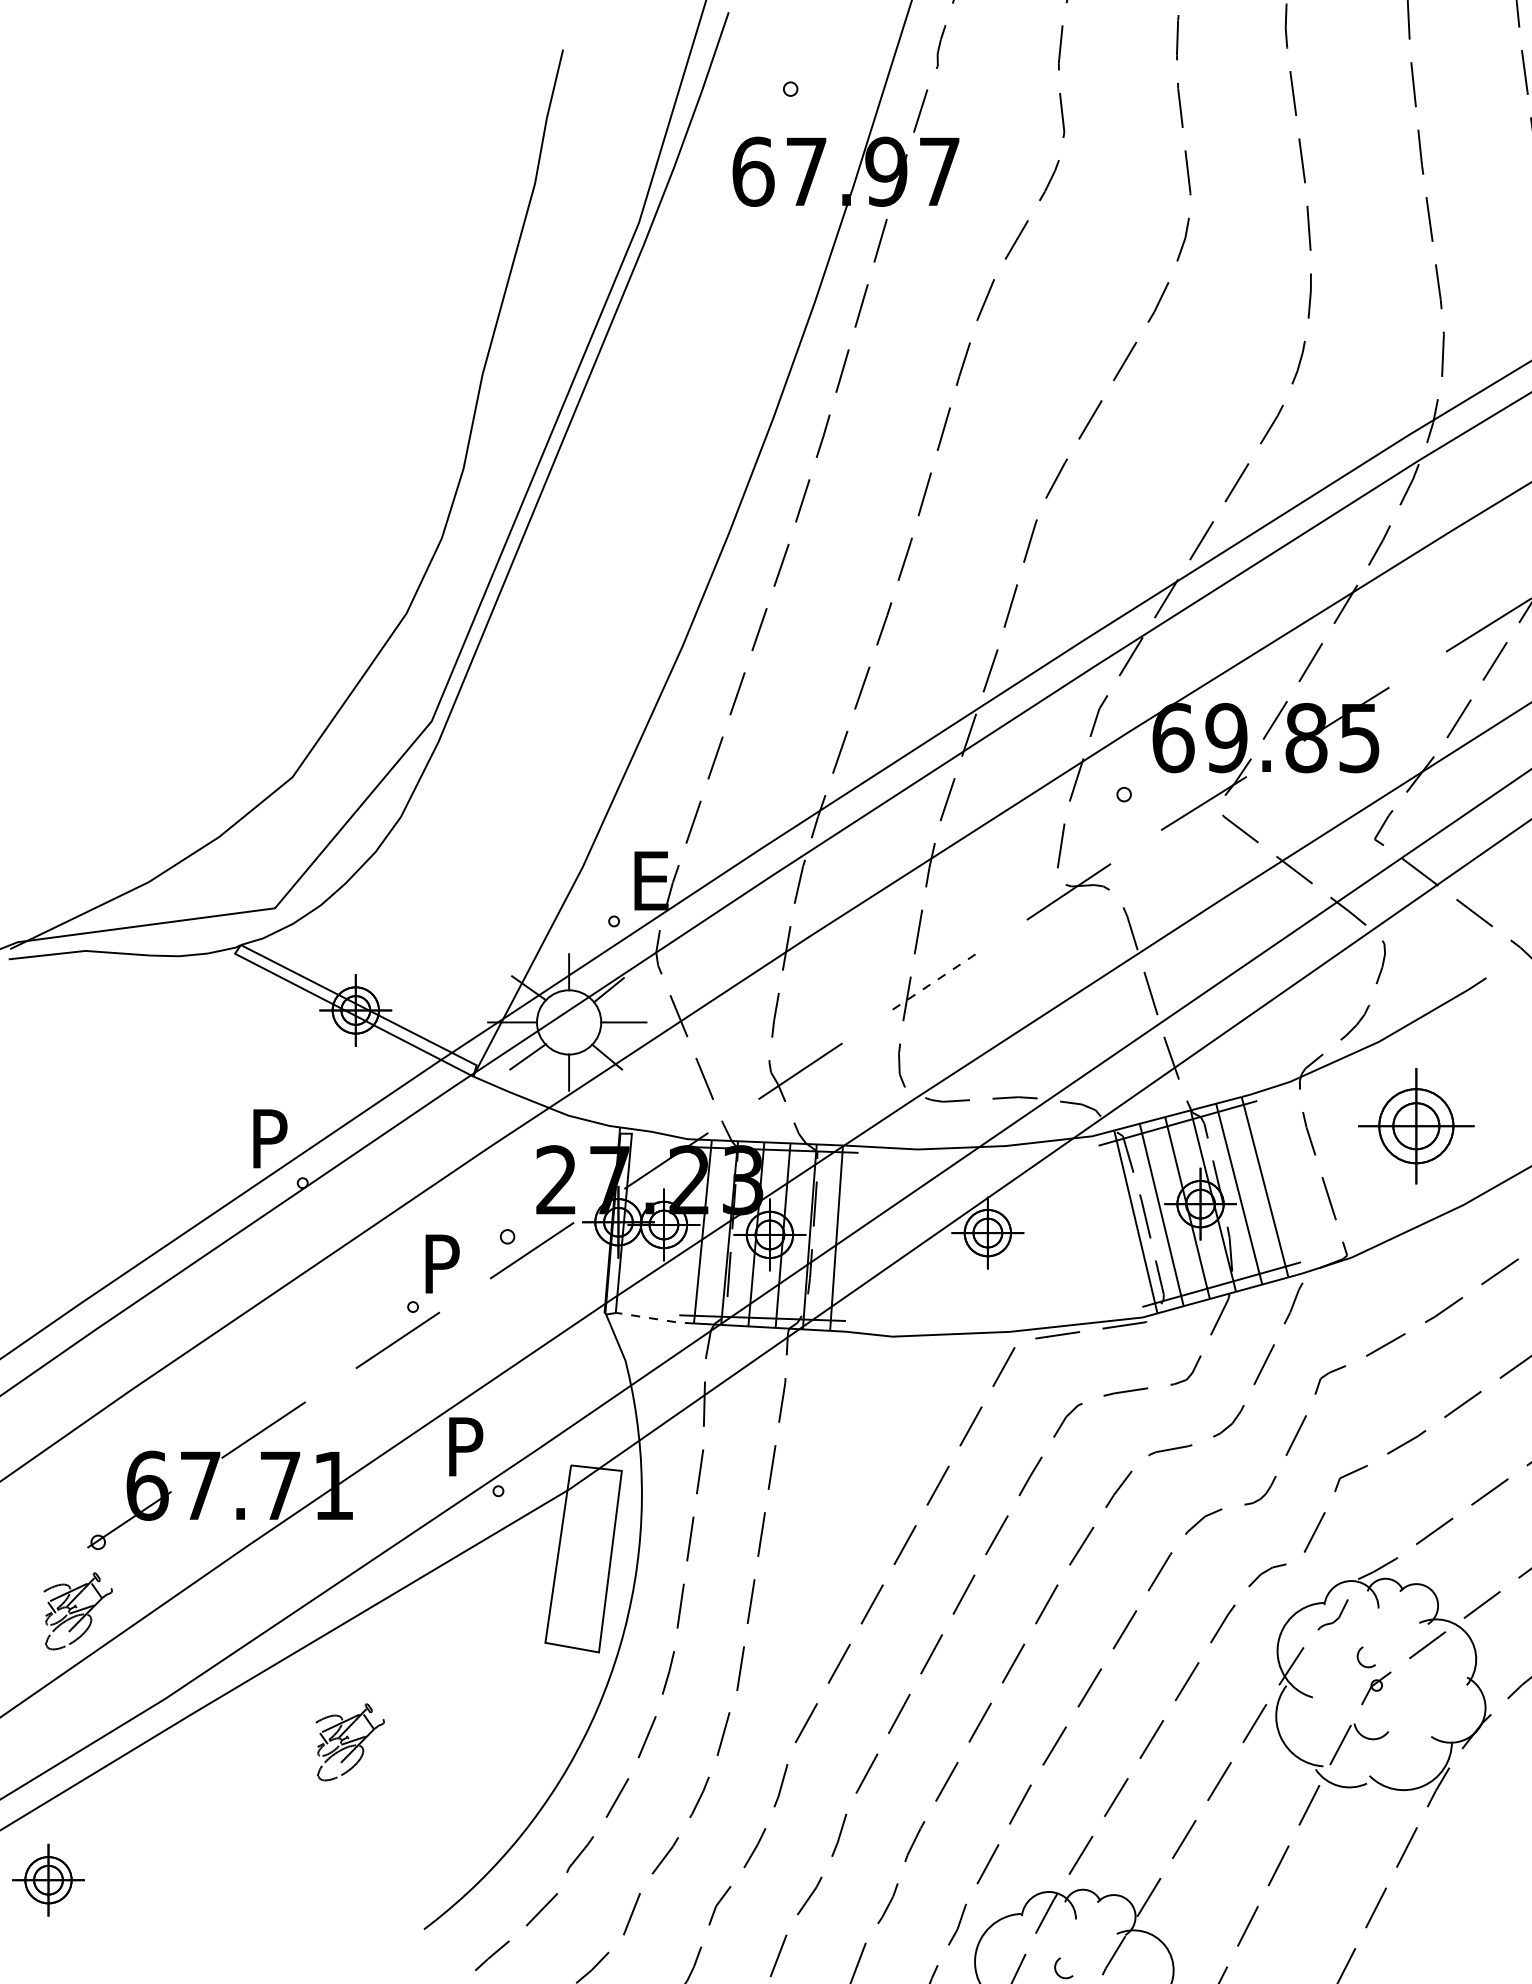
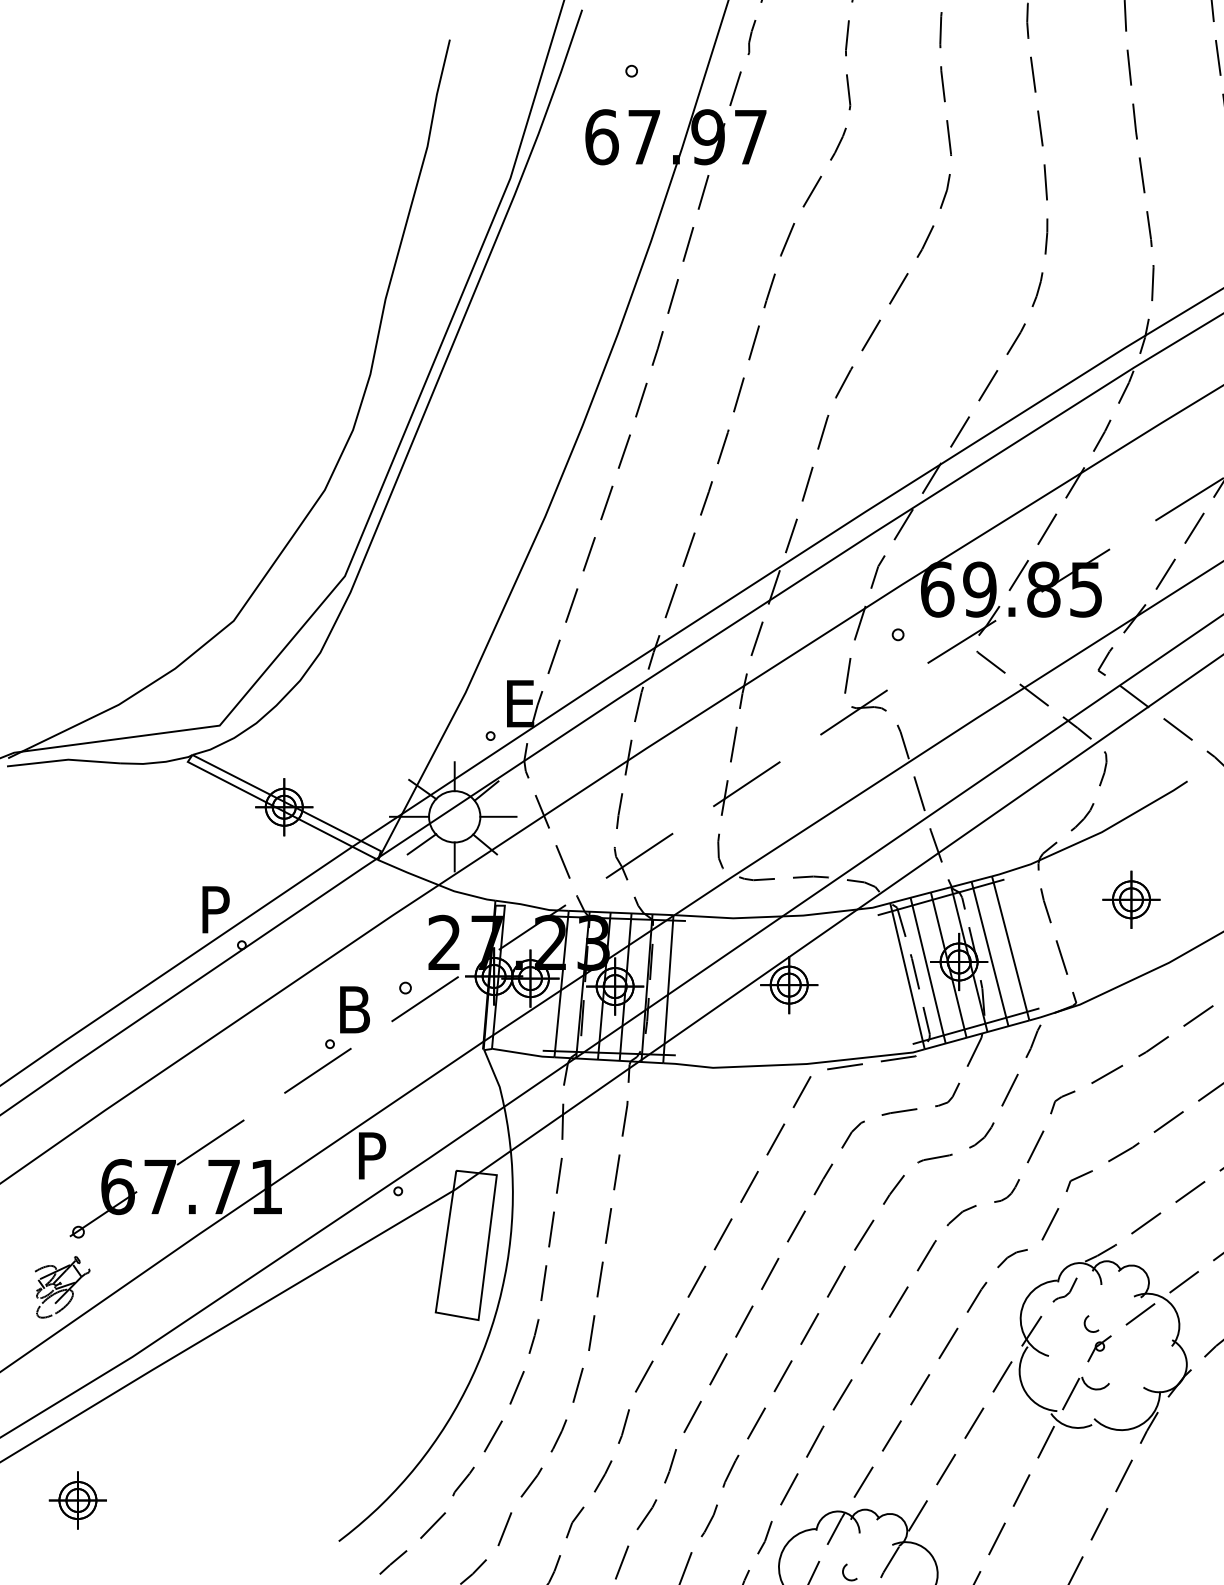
line: (934, 981) -> (746, 784), dashed -> solid
part: (1415, 1126) -> (1130, 899), size x0.62
text: (447, 1263) -> (357, 1009), P -> B
line: (656, 1319) -> (524, 1054), dashed -> solid
part: (350, 1742) -> (280, 1392), removed
part: (48, 1879) -> (77, 1499), moved

